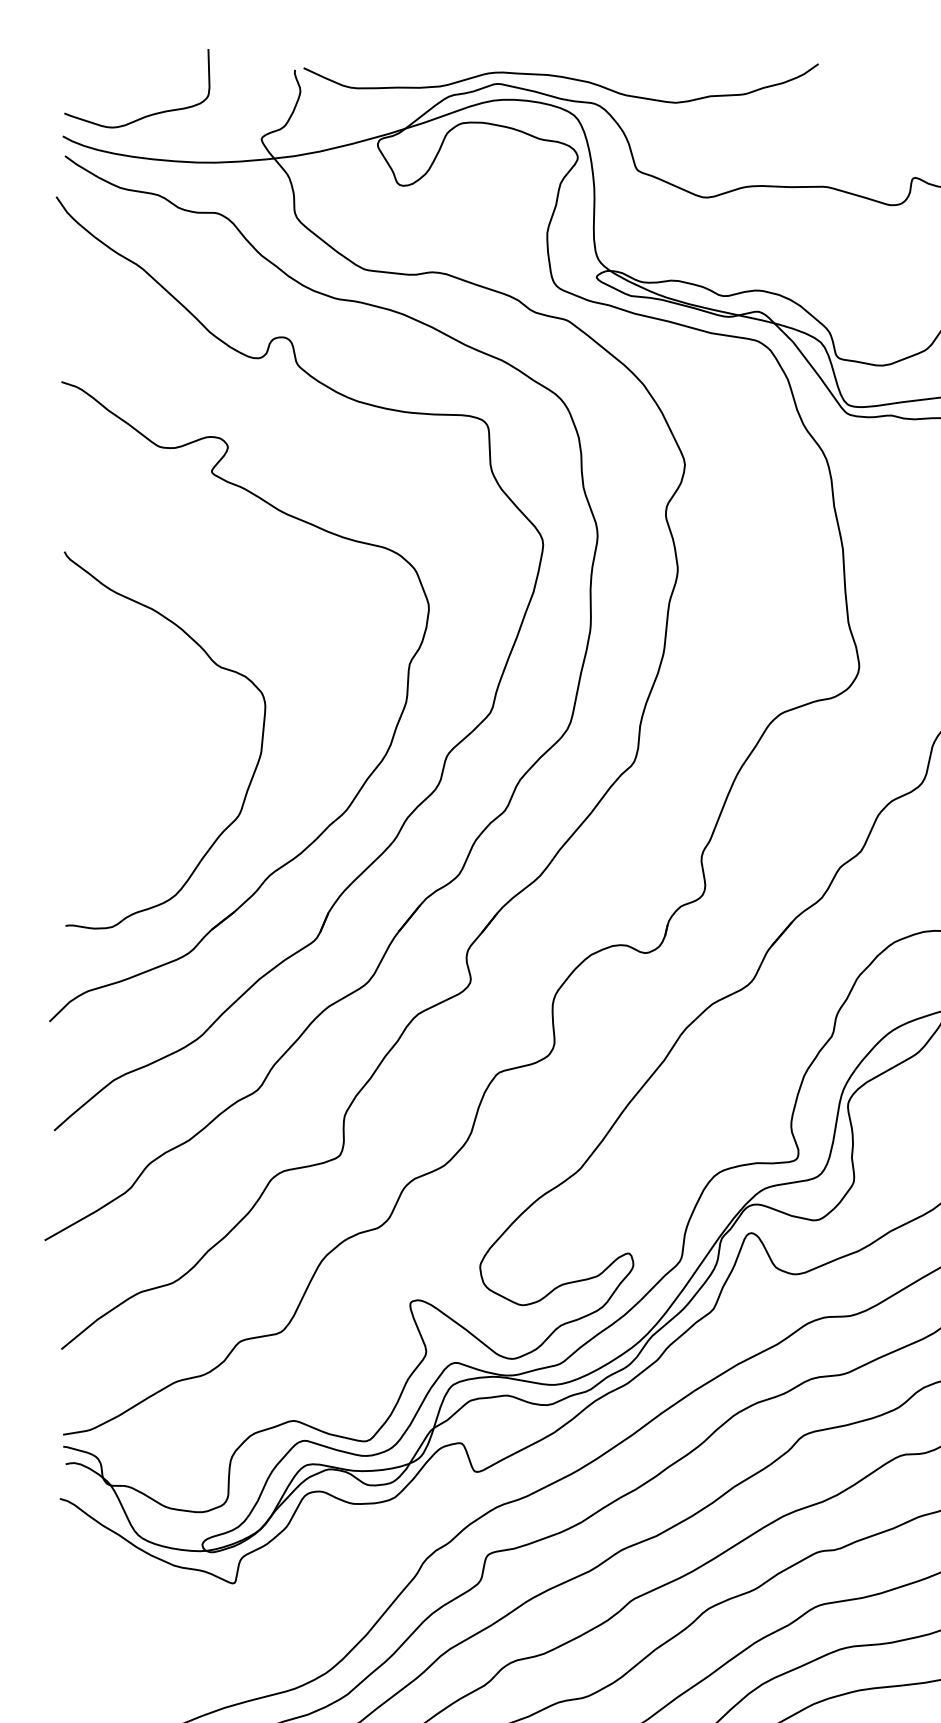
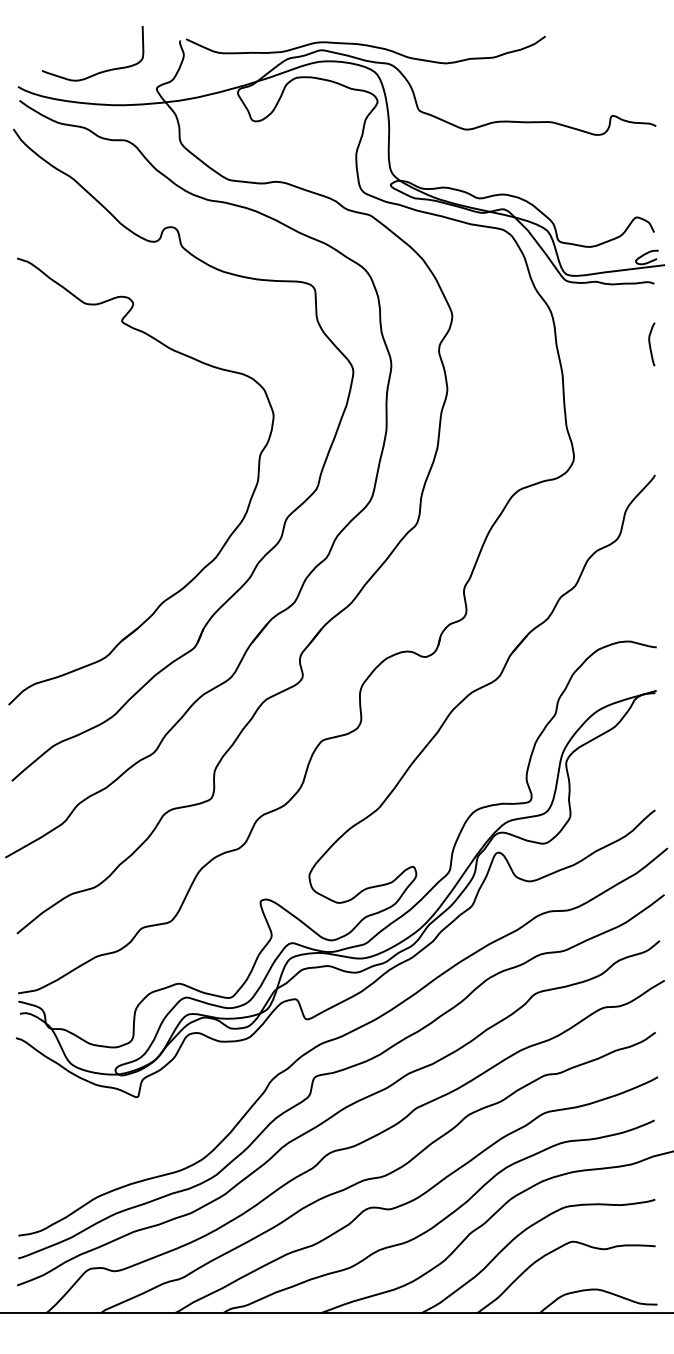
curve: (143, 115) -> (97, 72), moved
curve: (215, 665) -> (124, 456), removed

